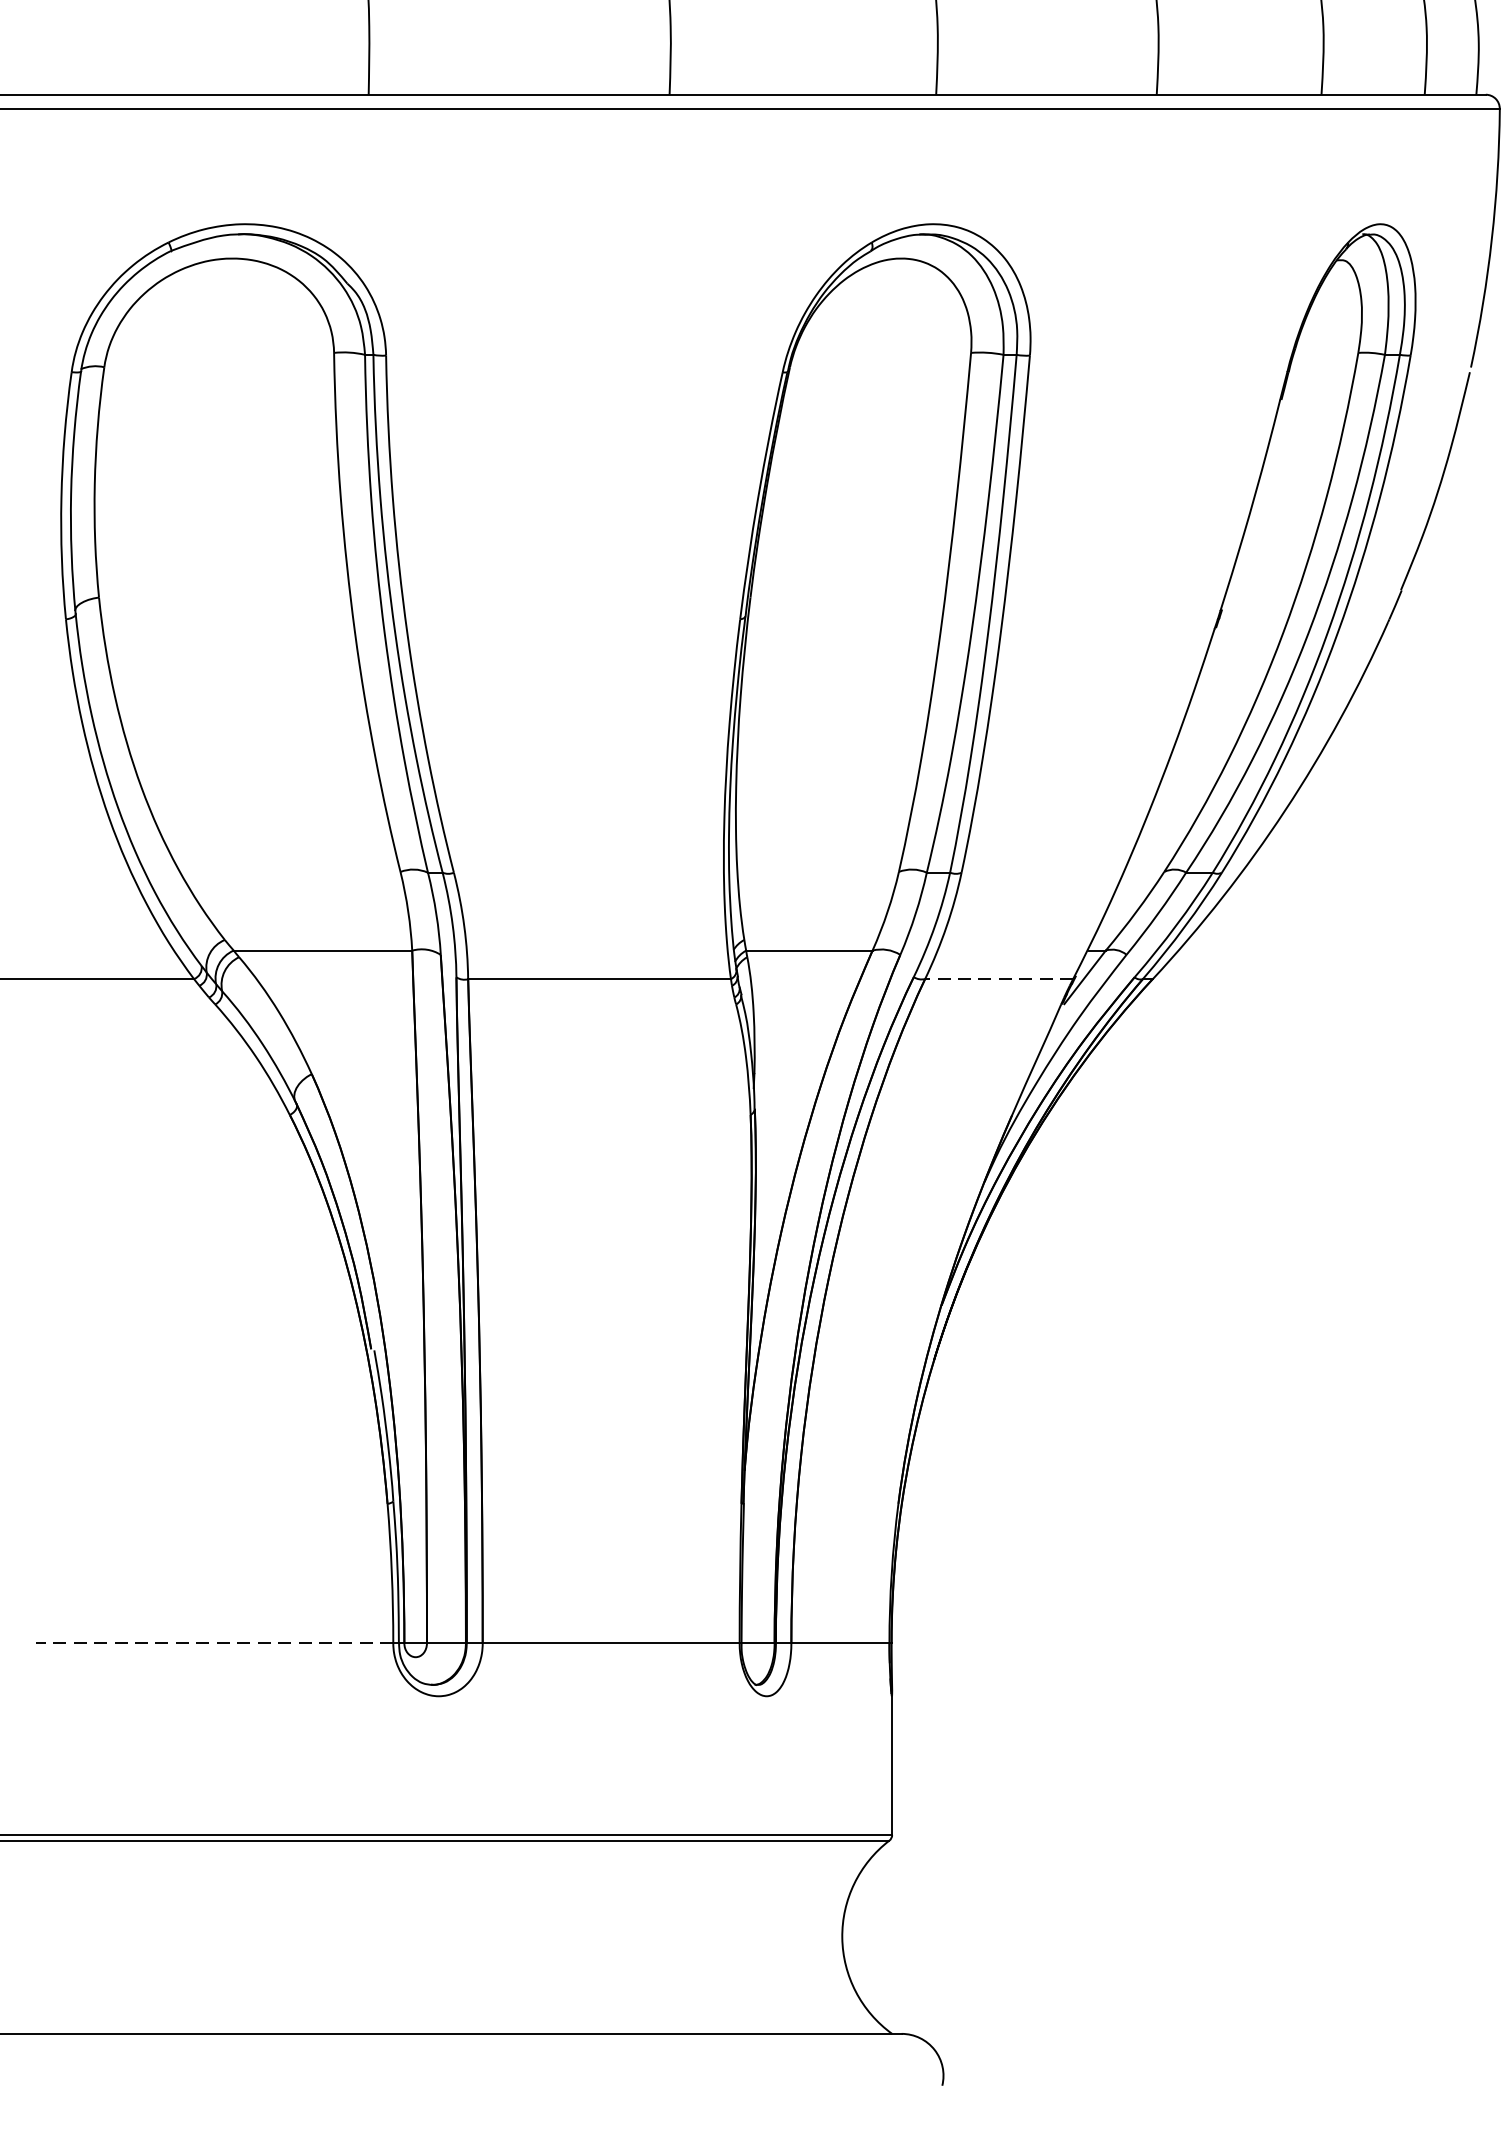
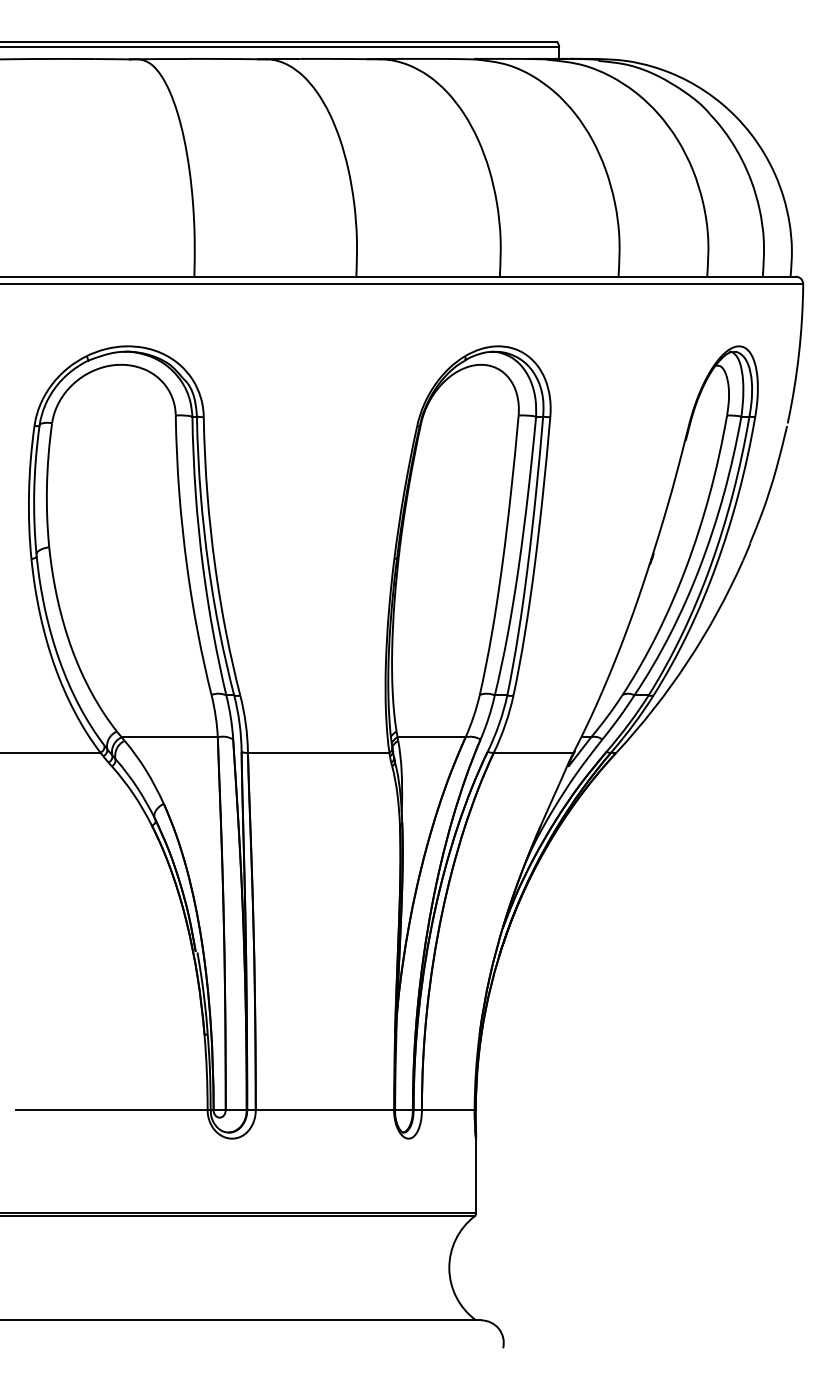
line: (998, 978) -> (533, 752), dashed -> solid
line: (214, 1643) -> (111, 1110), dashed -> solid

